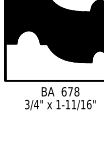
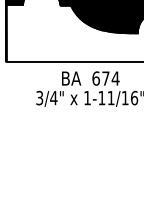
text: (76, 91) -> (115, 78), 678 -> 674

